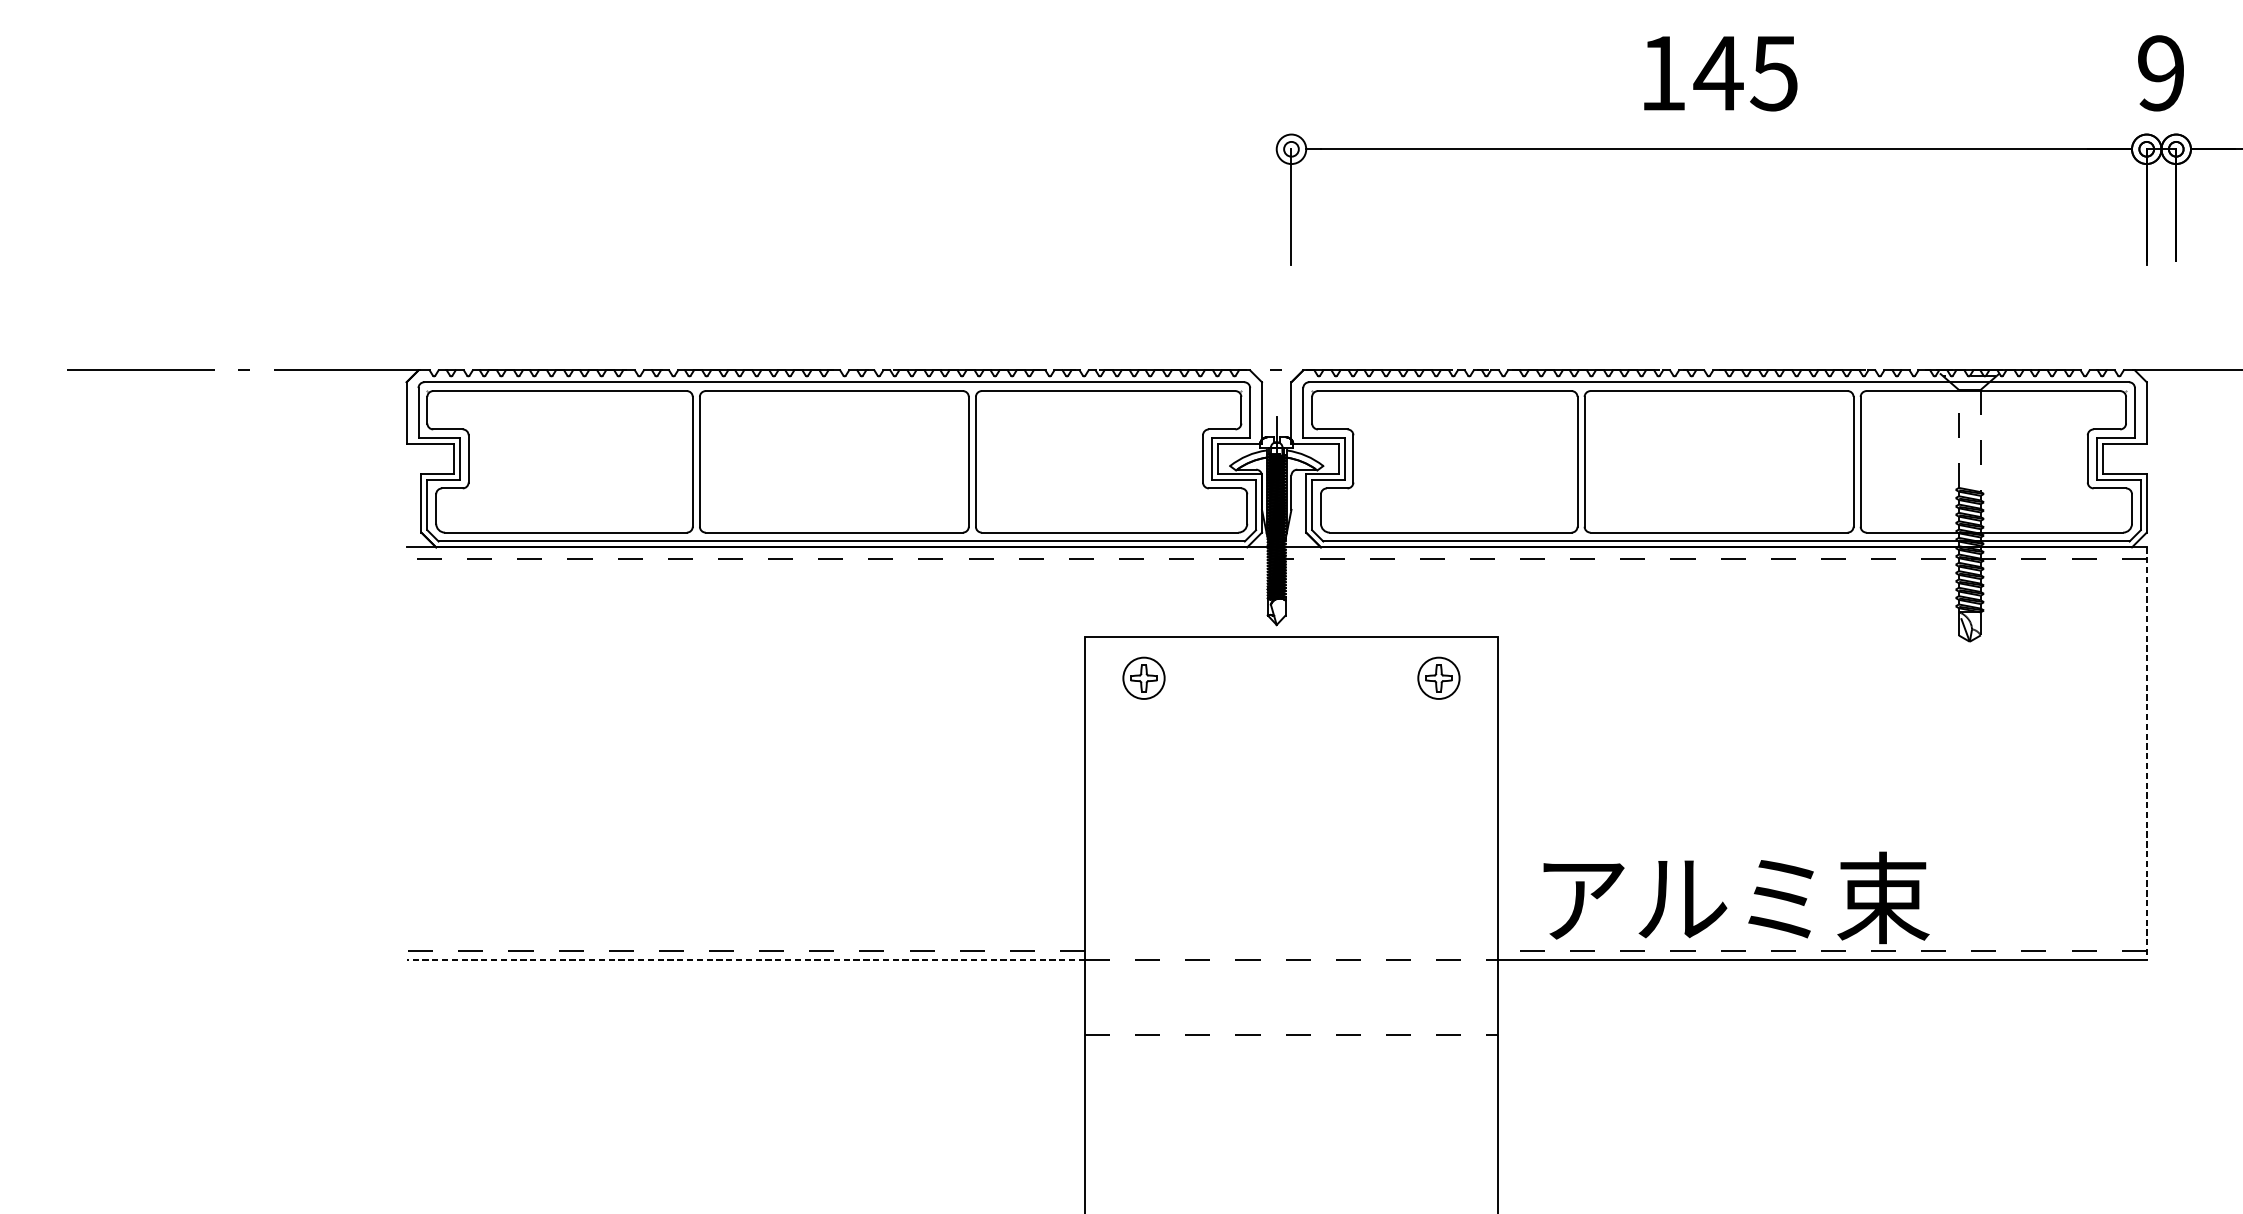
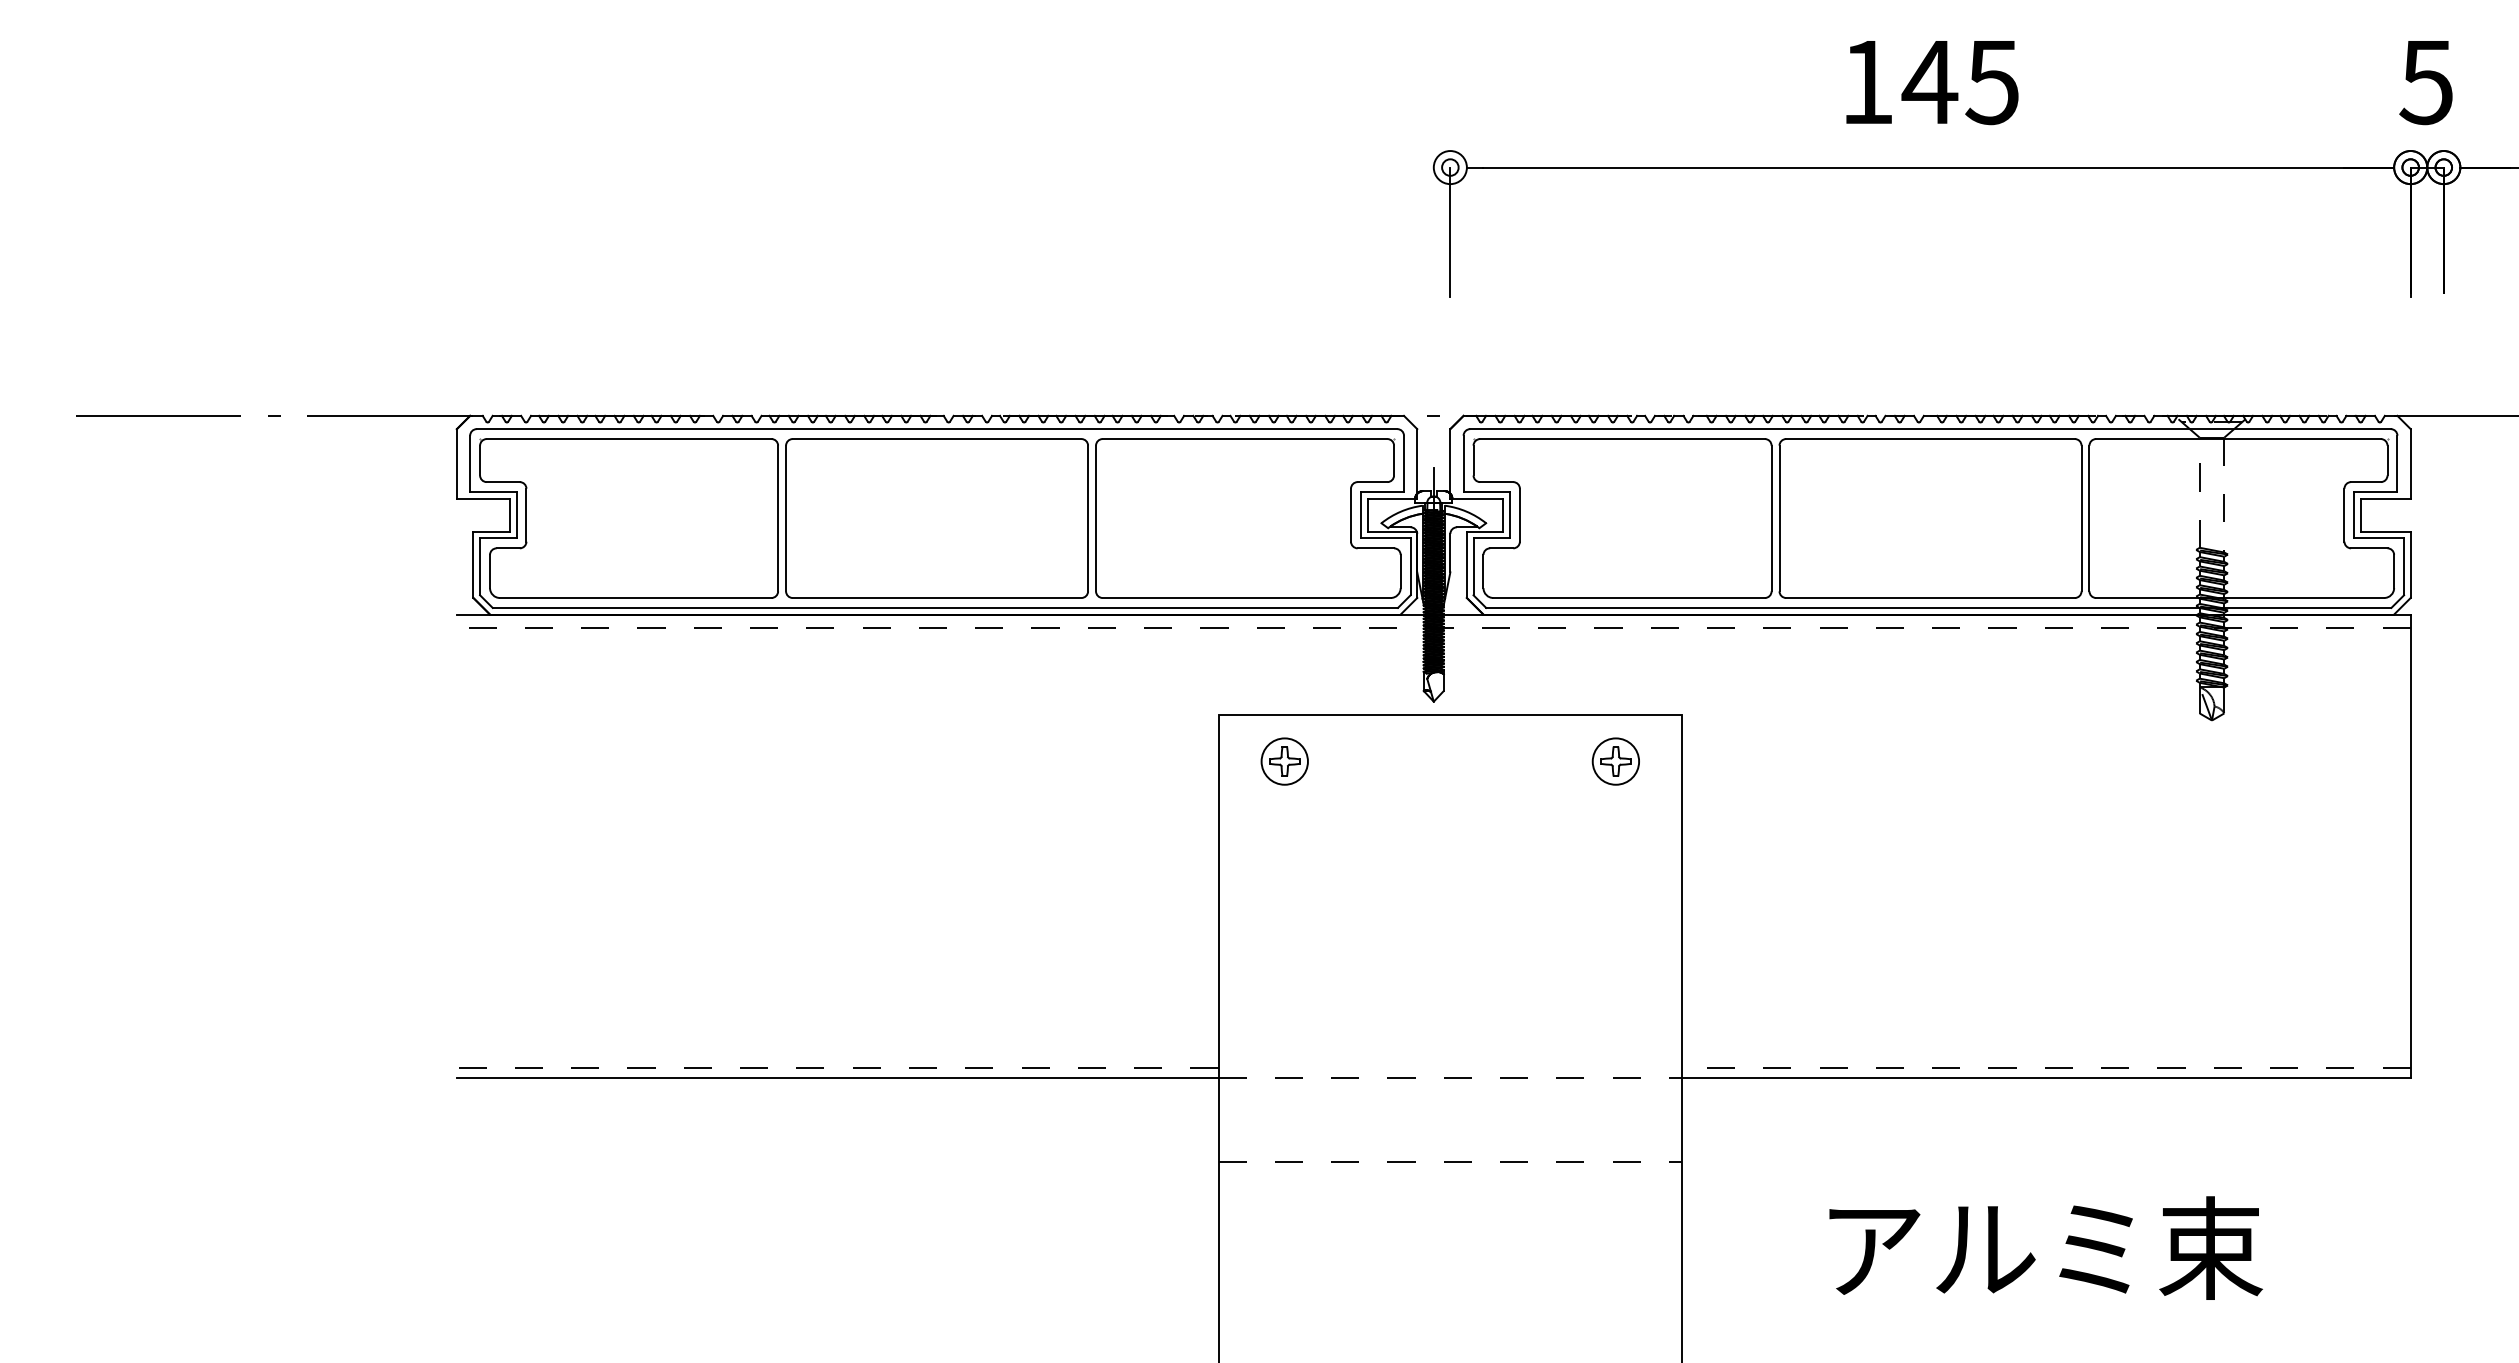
text: (2159, 73) -> (2425, 82), 9 -> 5
line: (2146, 753) -> (2410, 846), dashed -> solid
text: (1736, 897) -> (2045, 1247), moved
line: (745, 960) -> (837, 1078), dashed -> solid

